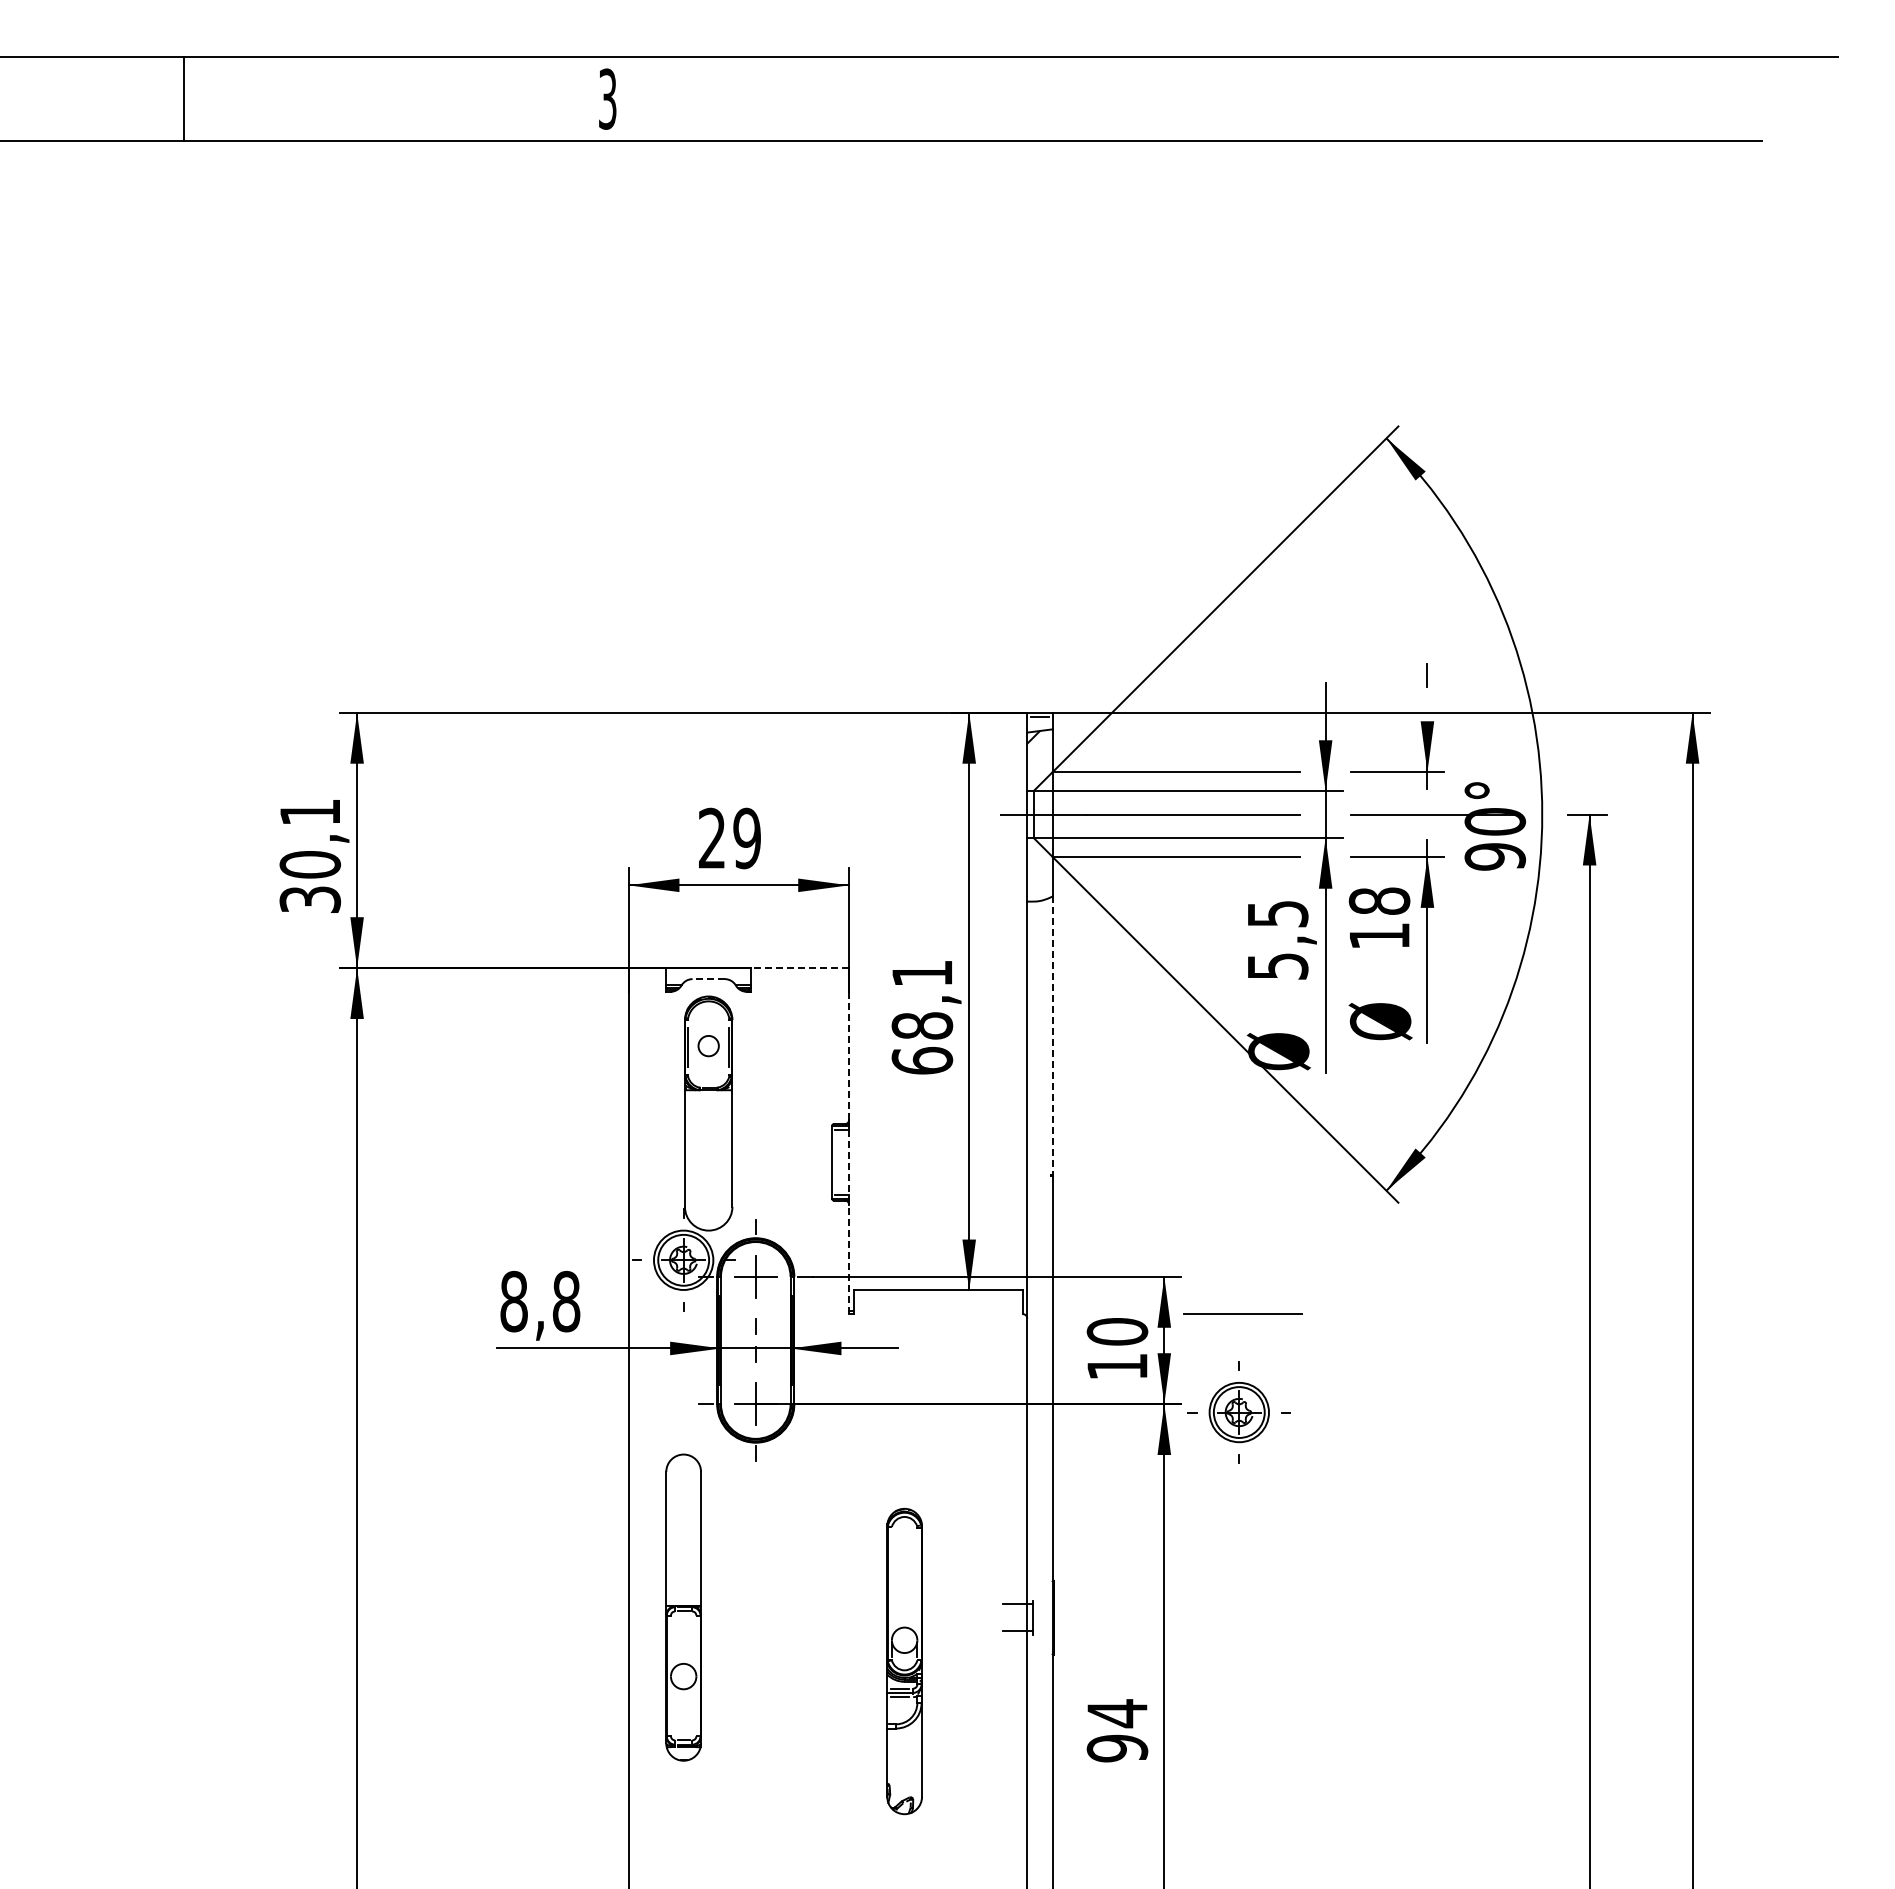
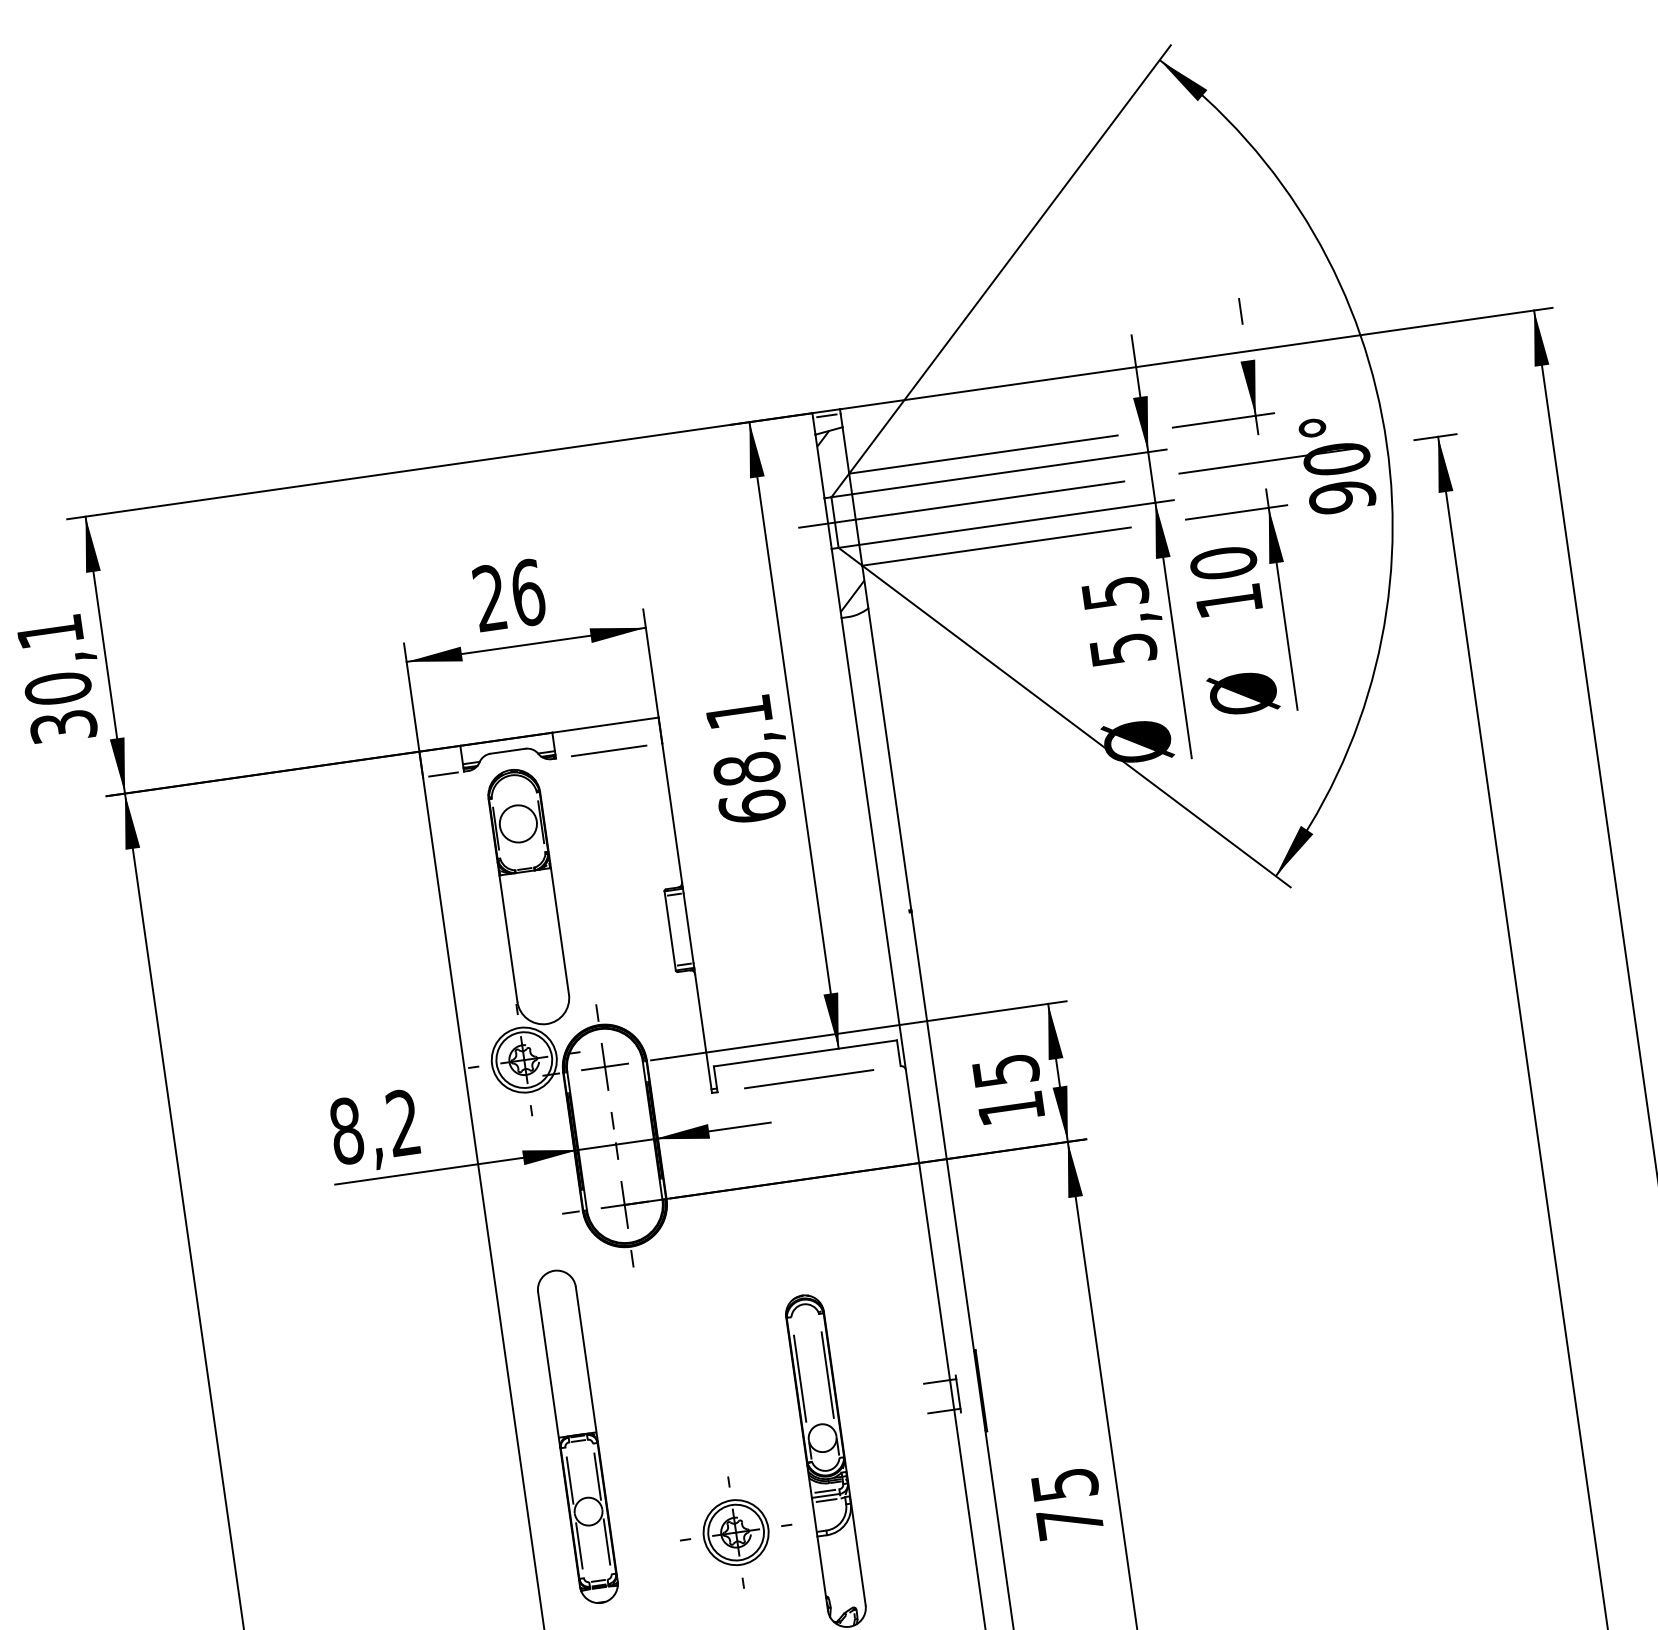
text: (747, 838) -> (528, 592), 29 -> 26
hatch: (1039, 883) -> (852, 596), added
text: (1379, 900) -> (1223, 562), 18 -> 10
line: (800, 968) -> (605, 725), dashed -> solid
line: (708, 979) -> (507, 751), dashed -> solid
line: (647, 991) -> (443, 774), added
line: (799, 991) -> (608, 750), added
line: (1052, 1036) -> (889, 760), dashed -> solid
circle: (708, 1046) -> (518, 824), size x1.67
line: (849, 1055) -> (672, 812), dashed -> solid
line: (849, 1162) -> (689, 928), dashed -> solid
line: (849, 1259) -> (704, 1033), dashed -> solid
text: (566, 1301) -> (403, 1122), 8,8 -> 8,2
line: (1242, 1313) -> (808, 1078), moved
text: (1117, 1331) -> (1005, 1070), 10 -> 15
part: (1238, 1412) -> (735, 1532), moved
line: (891, 1583) -> (799, 1378), added
line: (917, 1583) -> (827, 1374), added
line: (670, 1645) -> (569, 1479), added
line: (696, 1645) -> (597, 1475), added
line: (670, 1706) -> (578, 1546), added
line: (696, 1706) -> (607, 1542), added
text: (1117, 1730) -> (1067, 1503), 94 -> 75

